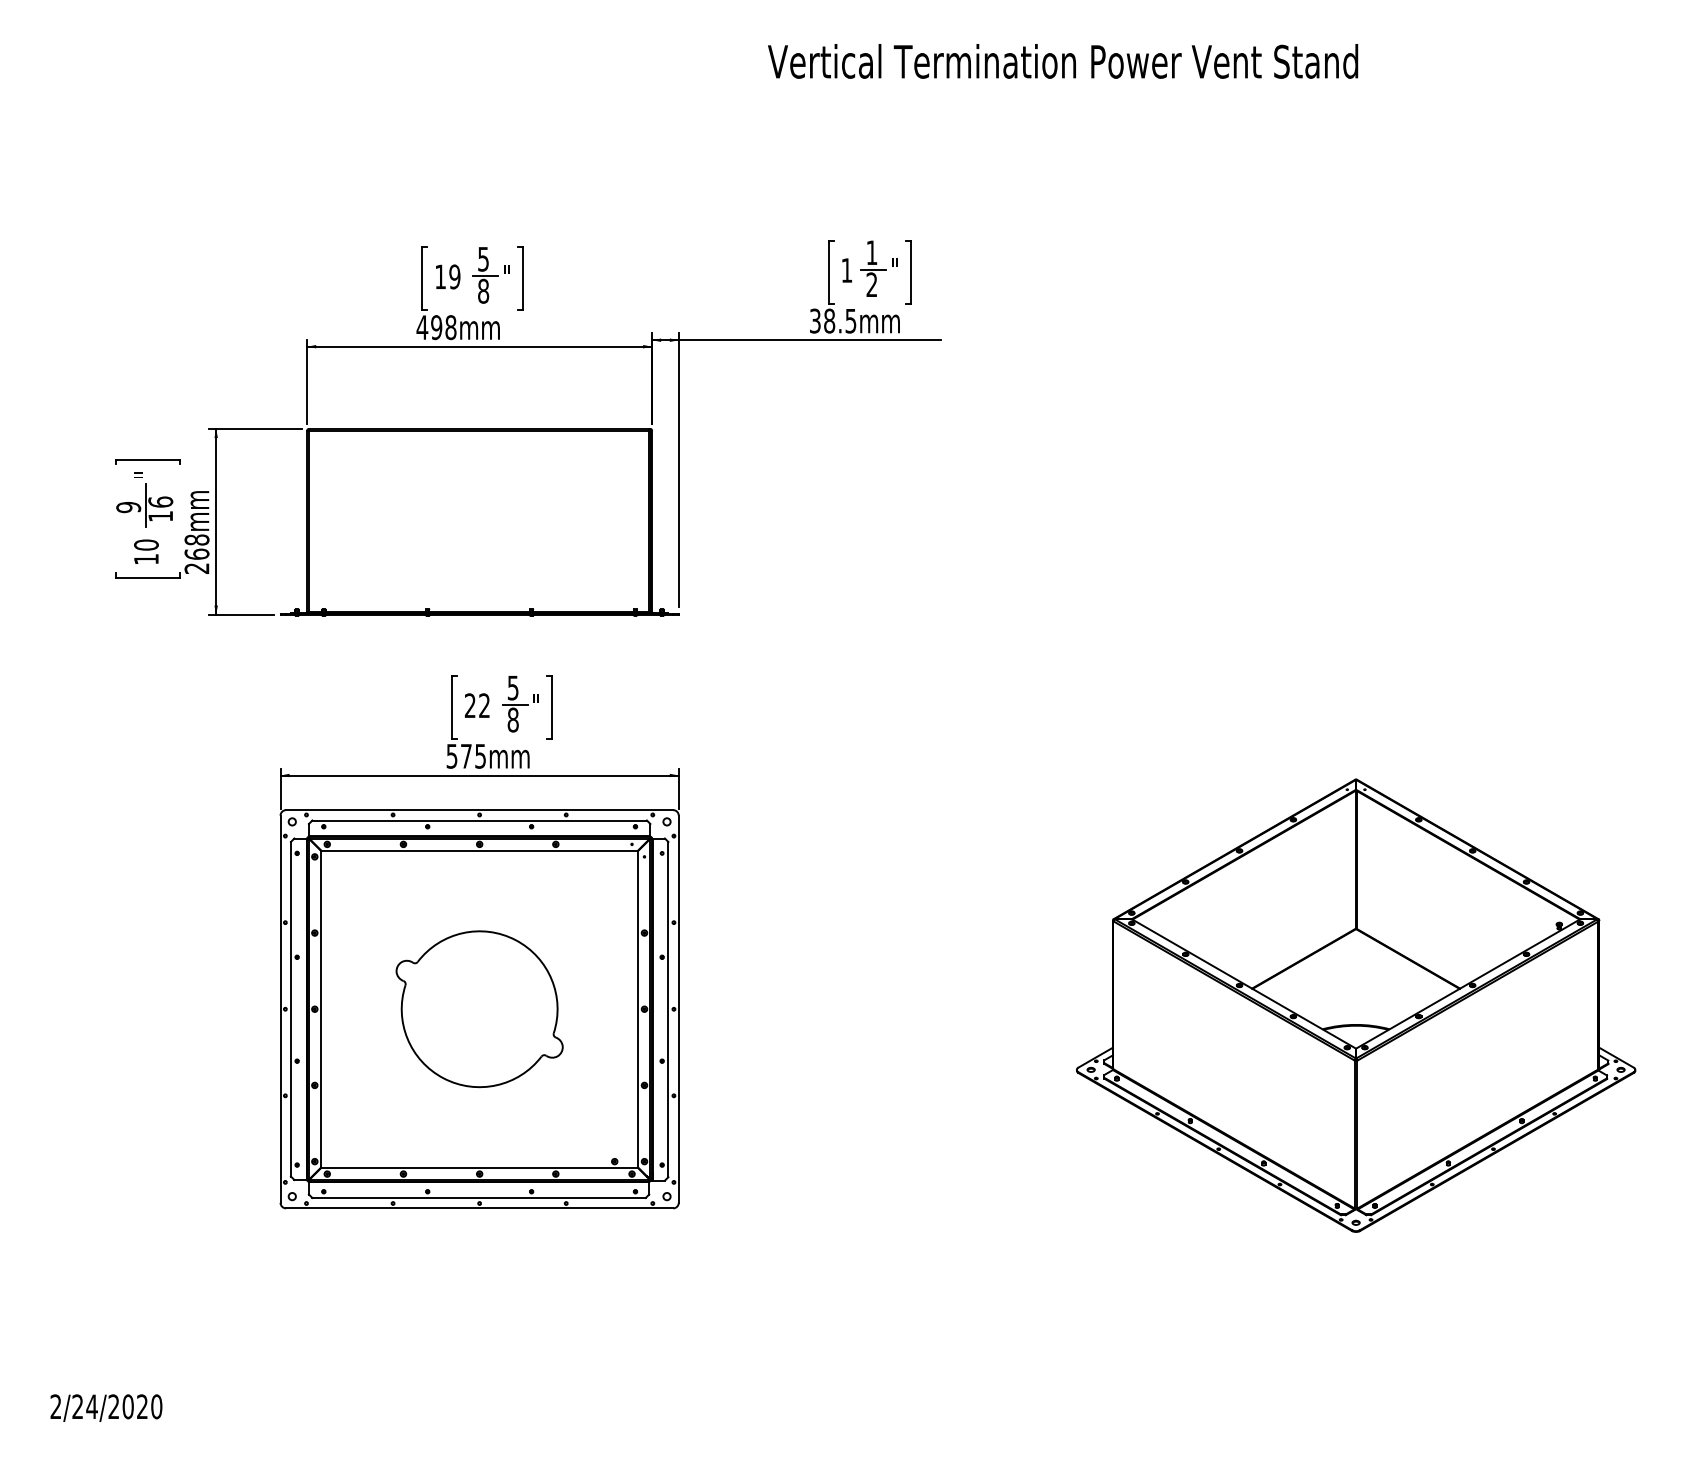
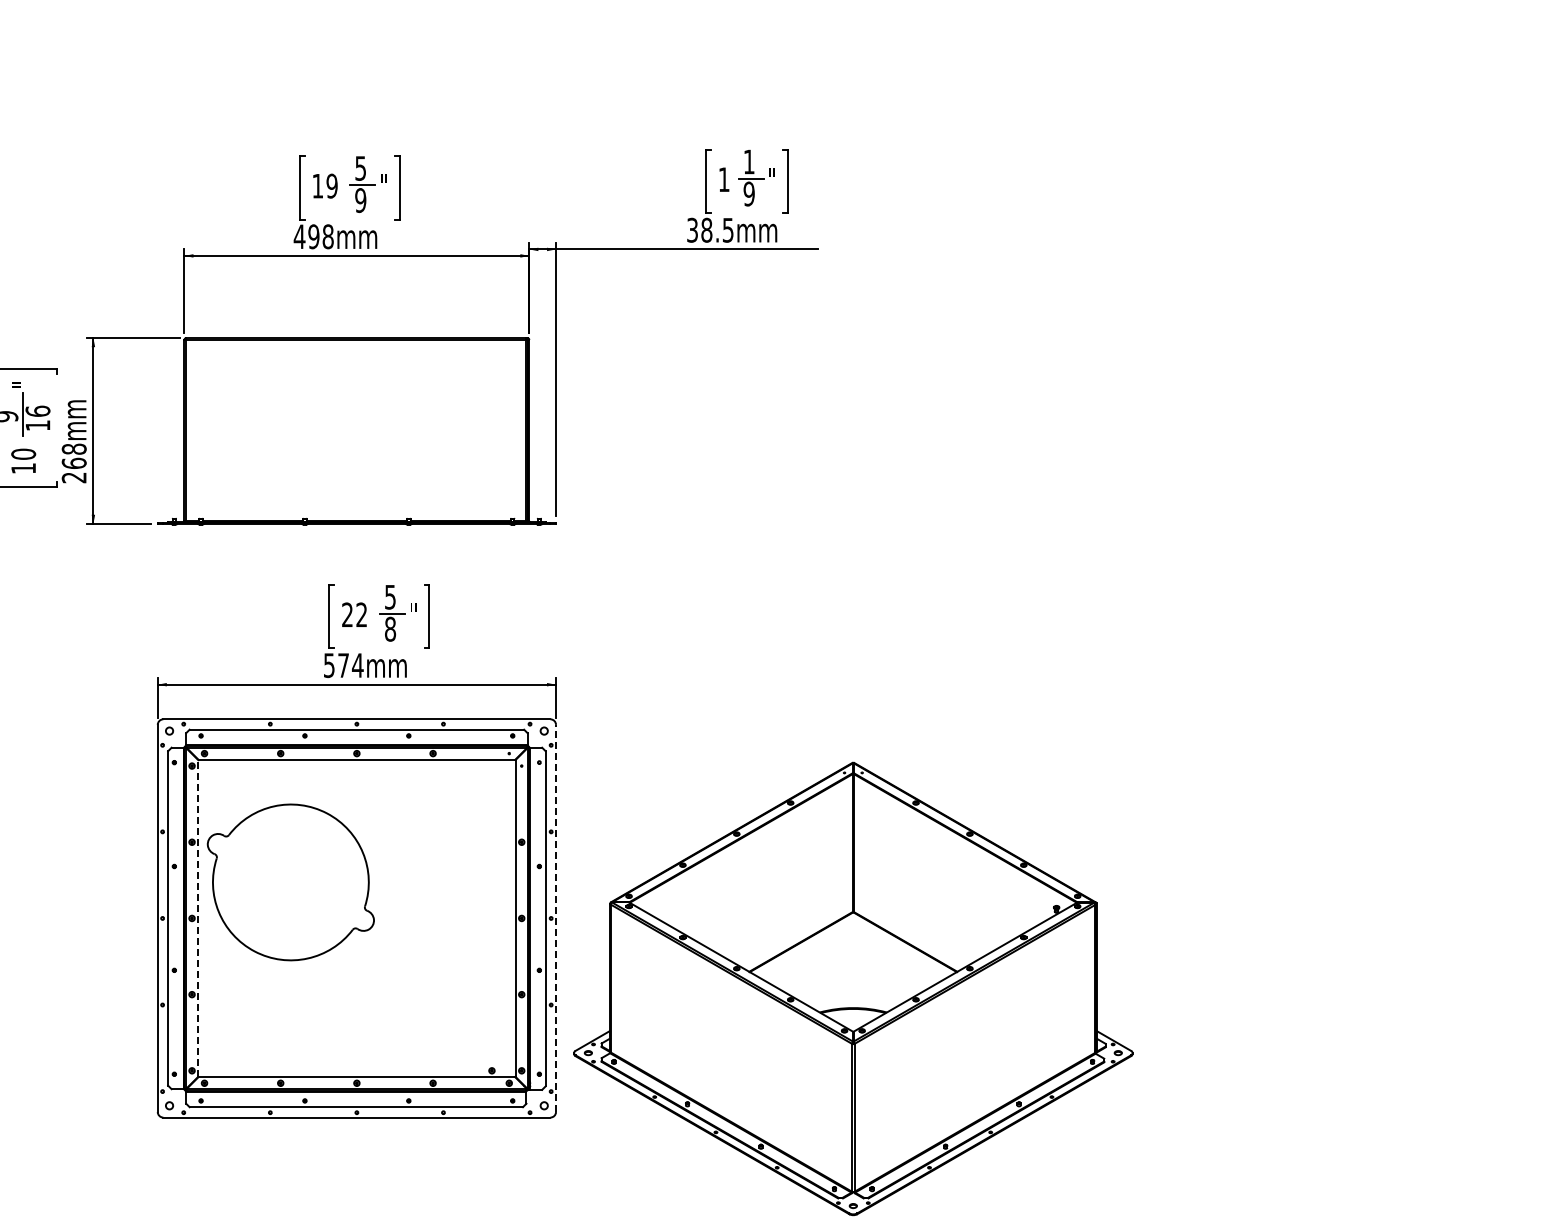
text: (871, 284) -> (748, 193), 2 -> 9
text: (483, 291) -> (360, 200), 8 -> 9
text: (480, 756) -> (357, 665), 575mm -> 574mm
part: (1356, 1005) -> (853, 988), moved
line: (321, 1008) -> (198, 917), solid -> dashed
part: (479, 1009) -> (290, 882), moved
line: (678, 1009) -> (555, 918), solid -> dashed

